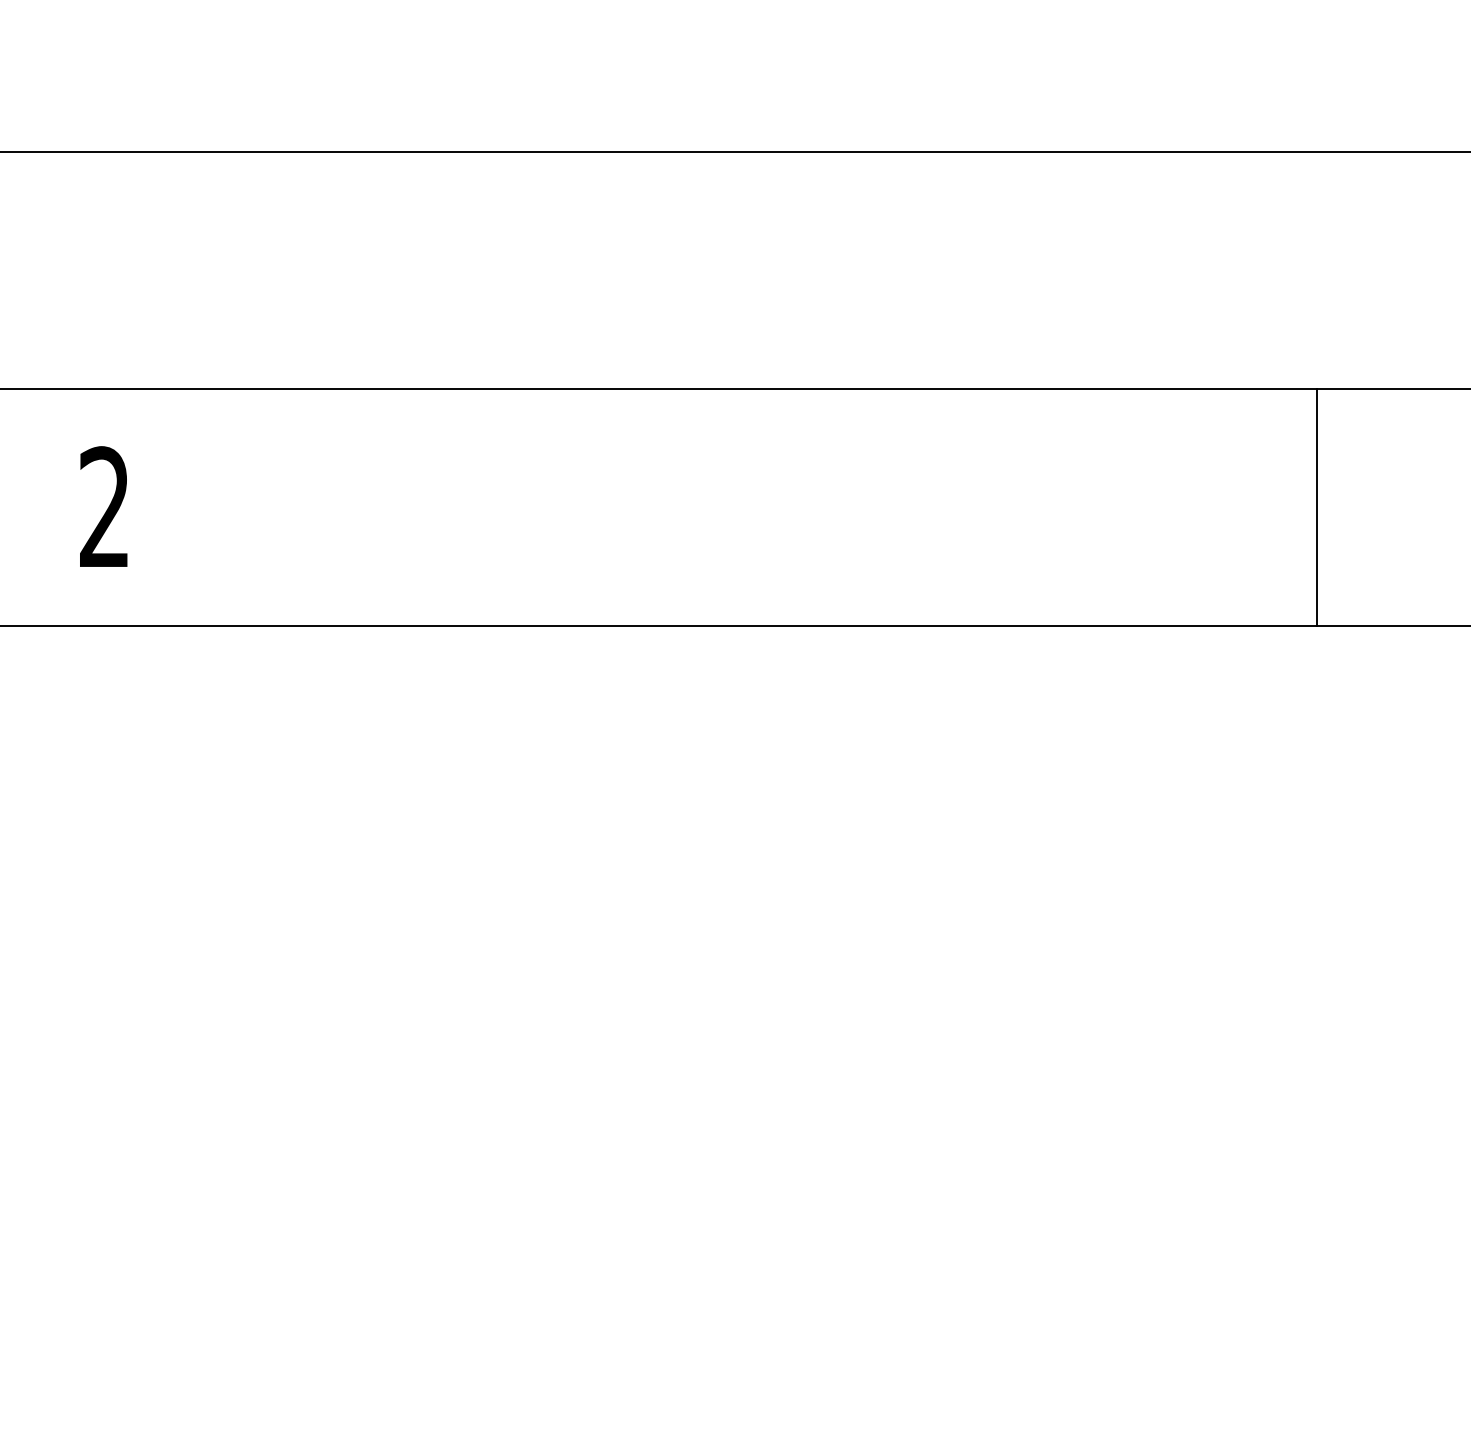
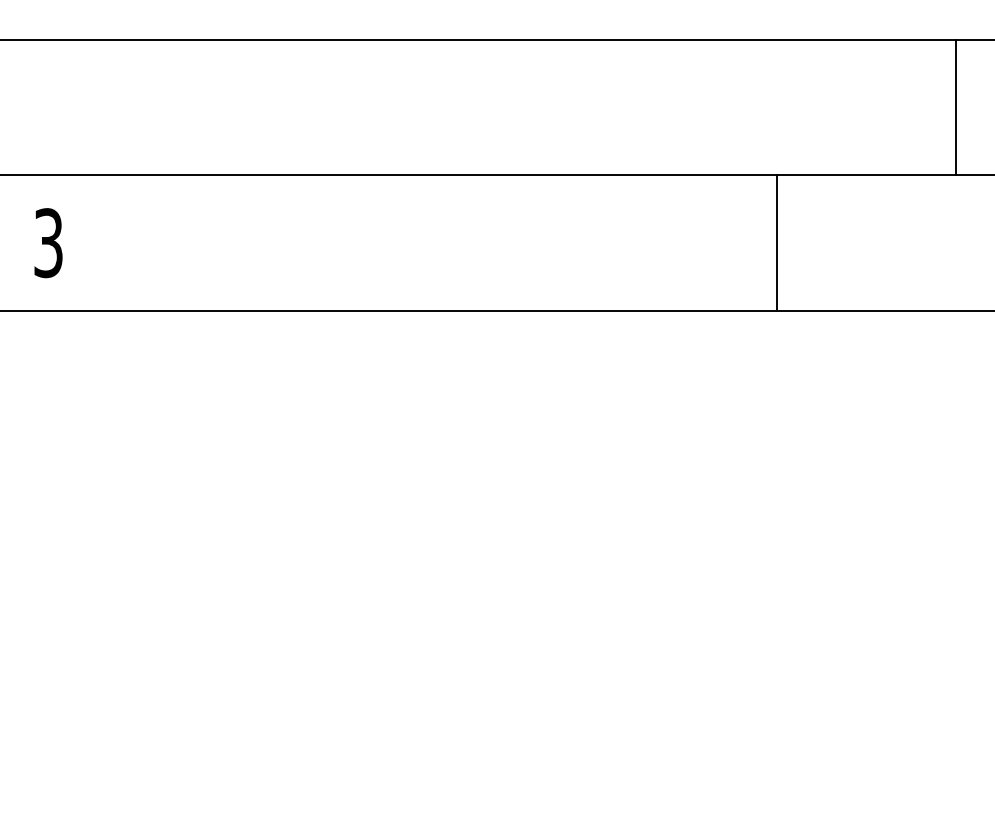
line: (1316, 506) -> (776, 242), moved
text: (104, 508) -> (48, 243), 2 -> 3

